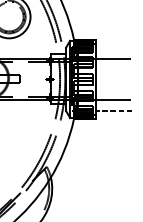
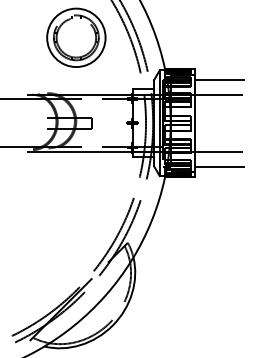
line: (113, 47) -> (219, 79), added
line: (113, 111) -> (219, 166), dashed -> solid

